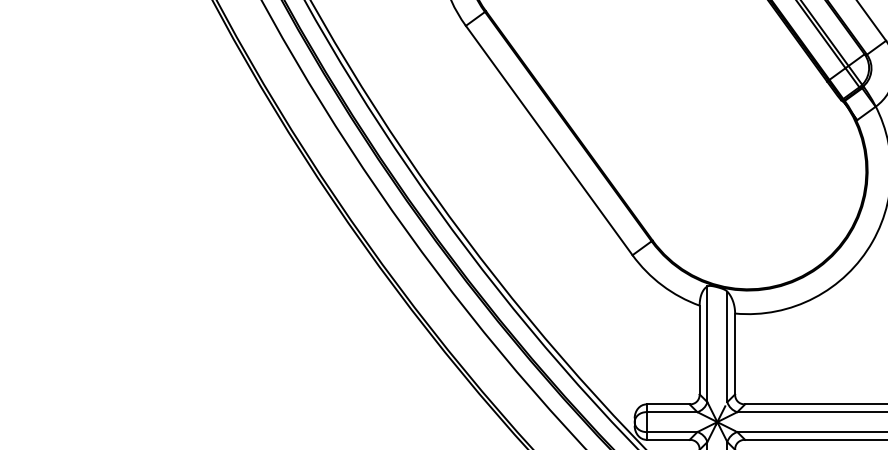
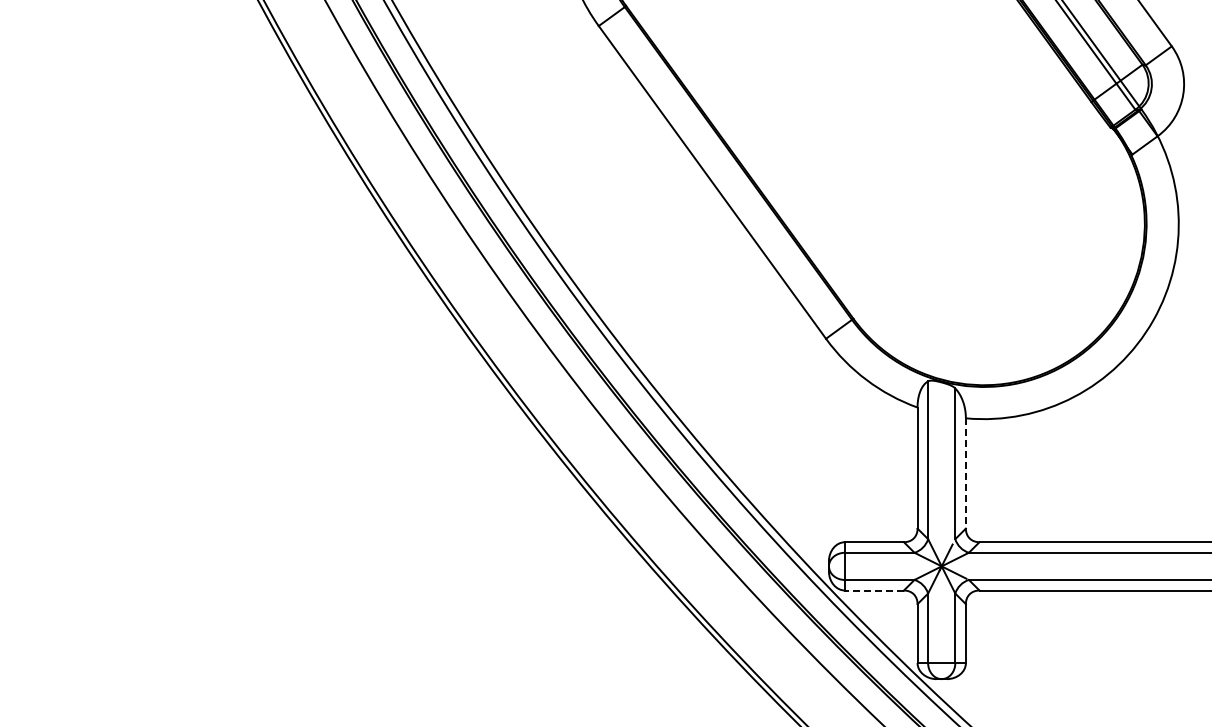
line: (734, 354) -> (965, 473), solid -> dashed
line: (668, 439) -> (874, 590), solid -> dashed

